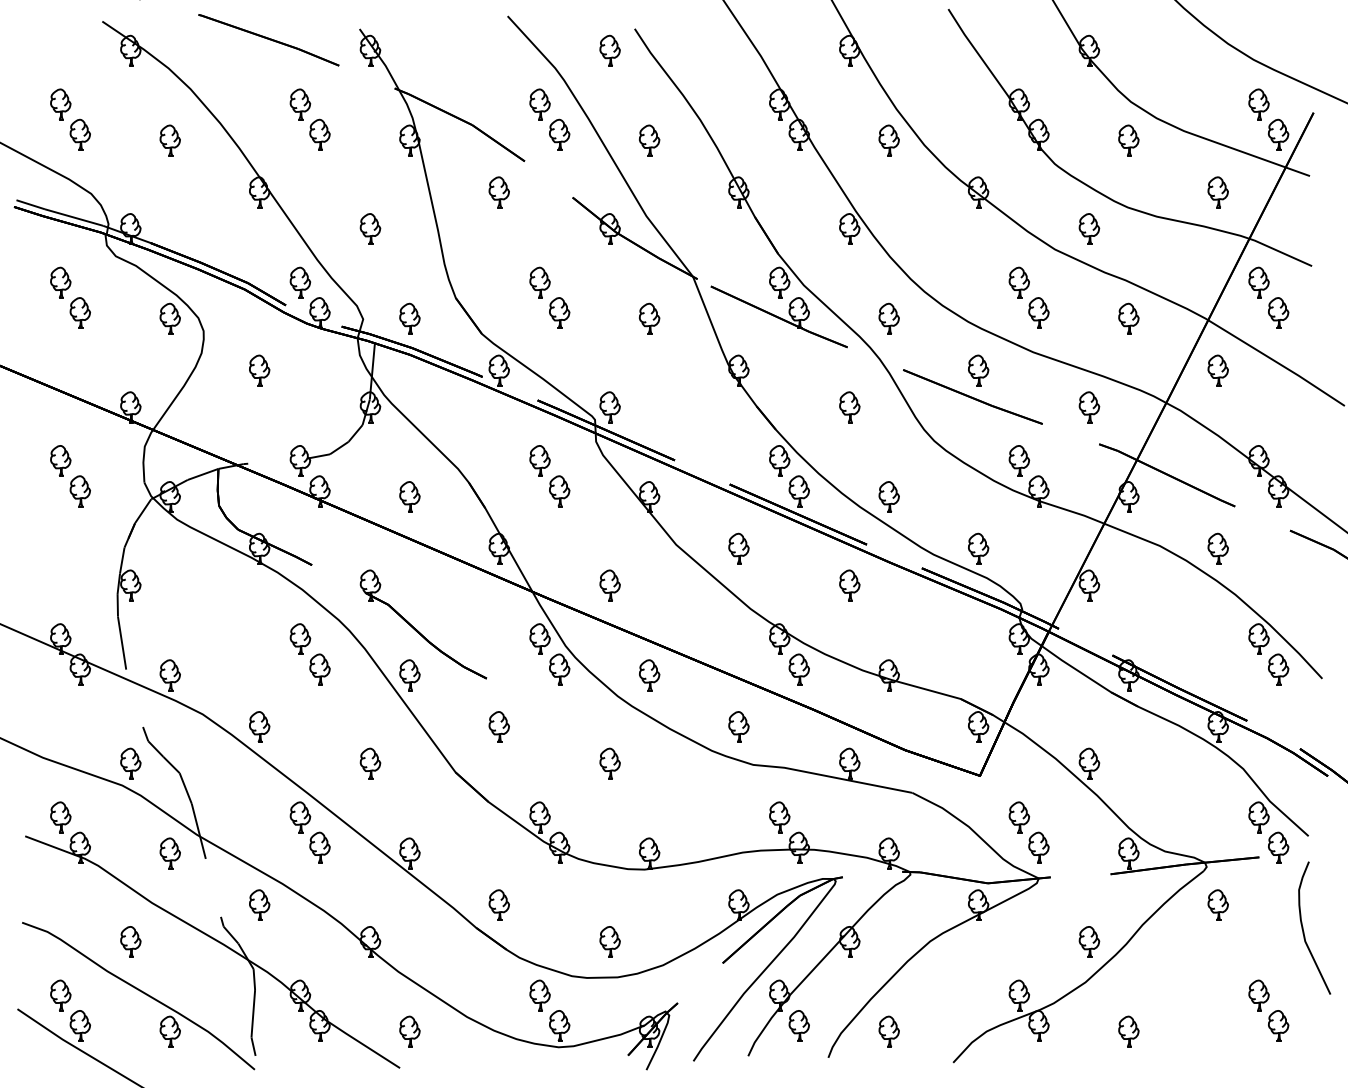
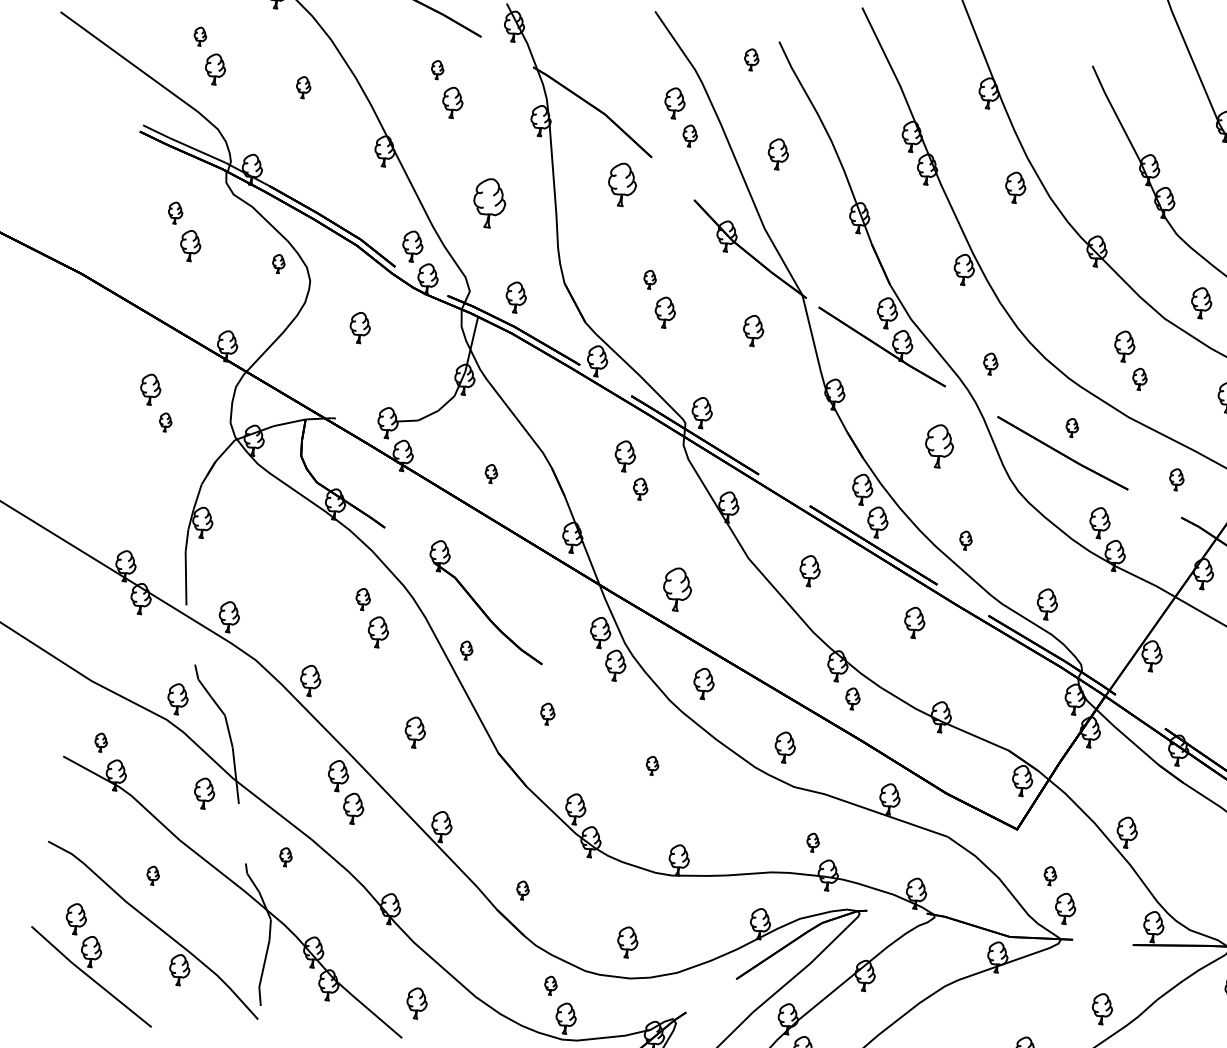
part: (609, 50) -> (751, 59), size x0.7
part: (60, 104) -> (200, 36), size x0.6
part: (300, 104) -> (437, 70), size x0.6
part: (559, 134) -> (689, 135), size x0.7
part: (169, 140) -> (302, 87), size x0.7
part: (498, 192) -> (621, 184), size x1.4
part: (370, 228) -> (489, 202), size x1.6
part: (60, 282) -> (175, 212), size x0.7
part: (539, 282) -> (649, 279), size x0.6
part: (1038, 312) -> (1139, 378), size x0.7
part: (169, 318) -> (278, 263), size x0.6
part: (888, 318) -> (990, 363), size x0.7
part: (978, 370) -> (1072, 427), size x0.6
part: (849, 407) -> (939, 446), size x1.4
part: (1089, 407) -> (1176, 479), size x0.7
part: (79, 491) -> (164, 422), size x0.6
part: (559, 491) -> (640, 489), size x0.7
part: (409, 496) -> (491, 473), size x0.6
part: (888, 496) -> (965, 540), size x0.6
part: (609, 585) -> (676, 589), size x1.4
part: (300, 638) -> (363, 598), size x0.7
part: (798, 669) -> (852, 698), size x0.7
part: (409, 675) -> (466, 650), size x0.6
part: (498, 726) -> (547, 713), size x0.7
part: (609, 763) -> (651, 765), size x0.6
part: (60, 817) -> (100, 742), size x0.6
part: (779, 817) -> (812, 842), size x0.6
part: (1019, 817) -> (1050, 876), size x0.6
part: (259, 904) -> (285, 856), size x0.6
part: (498, 904) -> (522, 889), size x0.6
part: (130, 941) -> (152, 875), size x0.6
part: (539, 995) -> (550, 985), size x0.6

